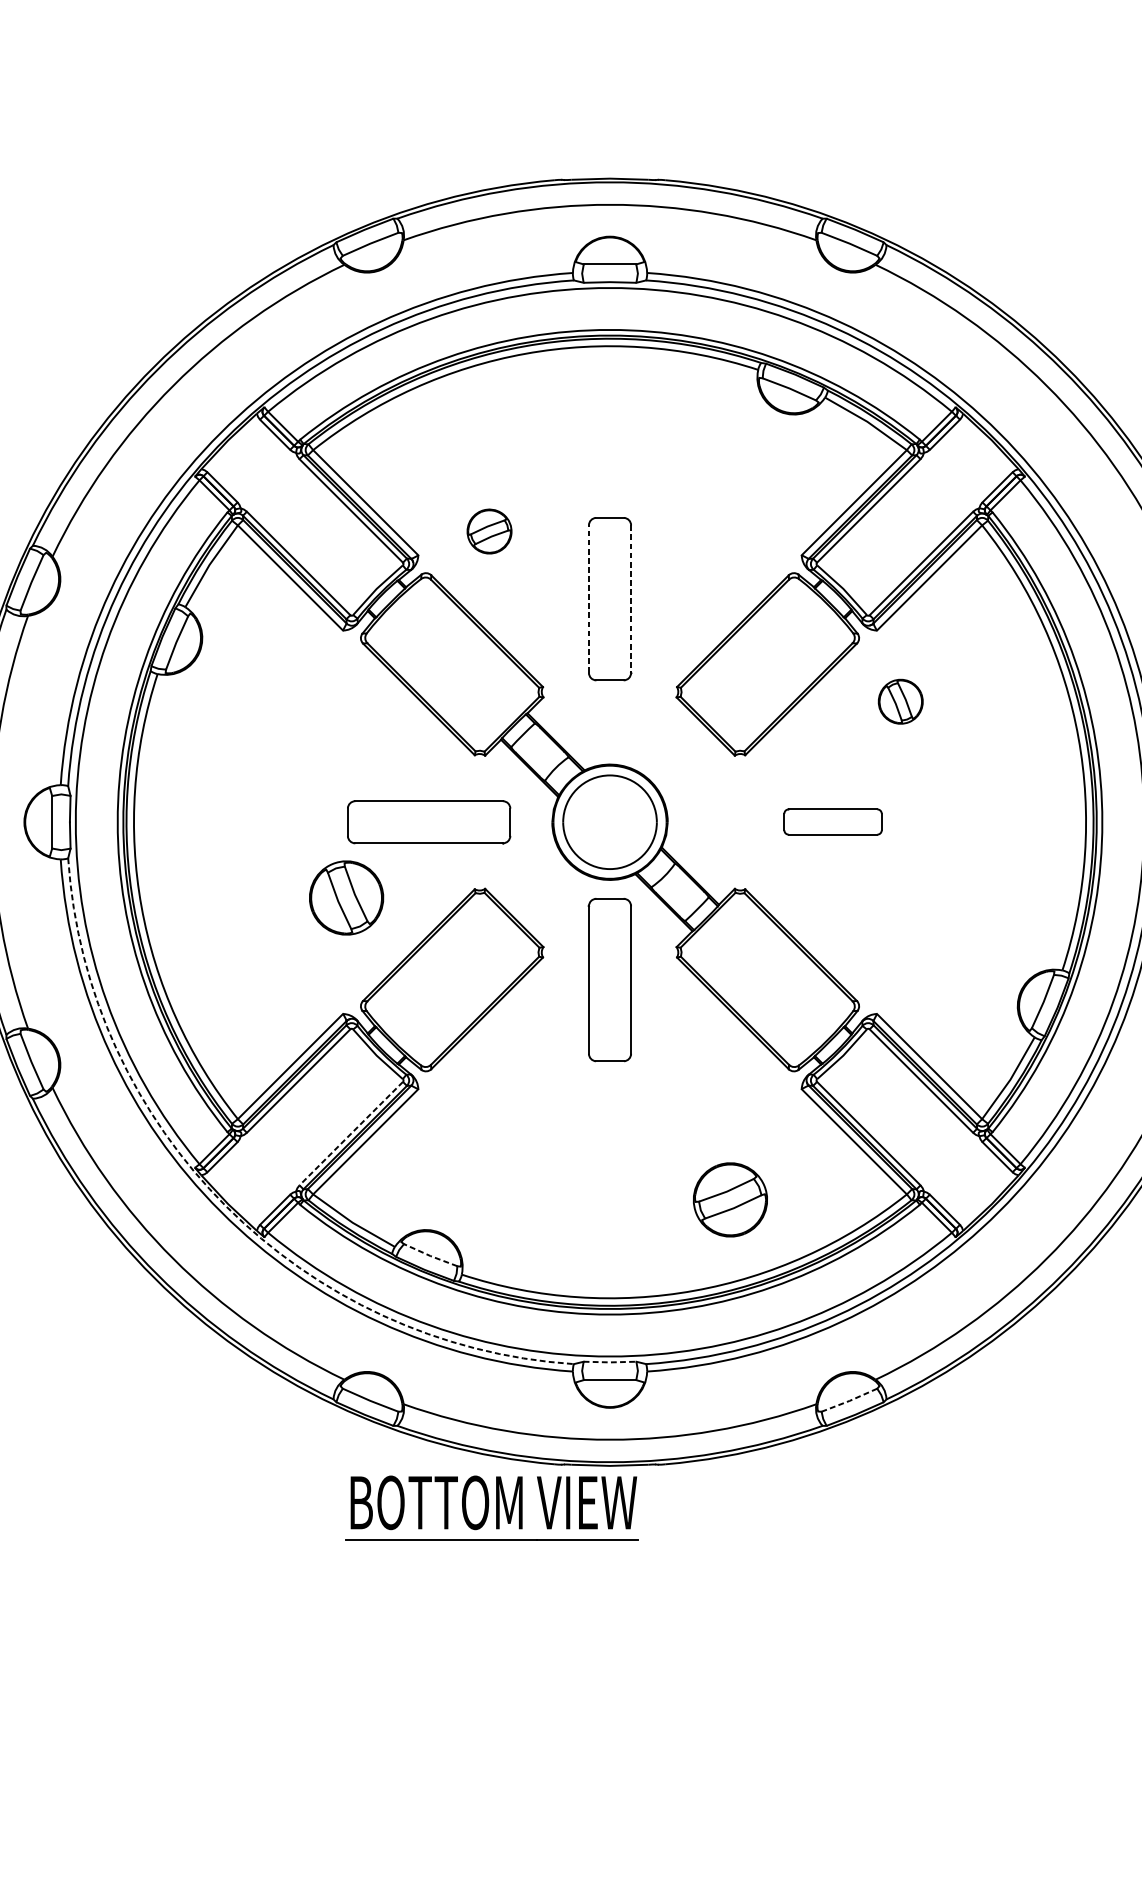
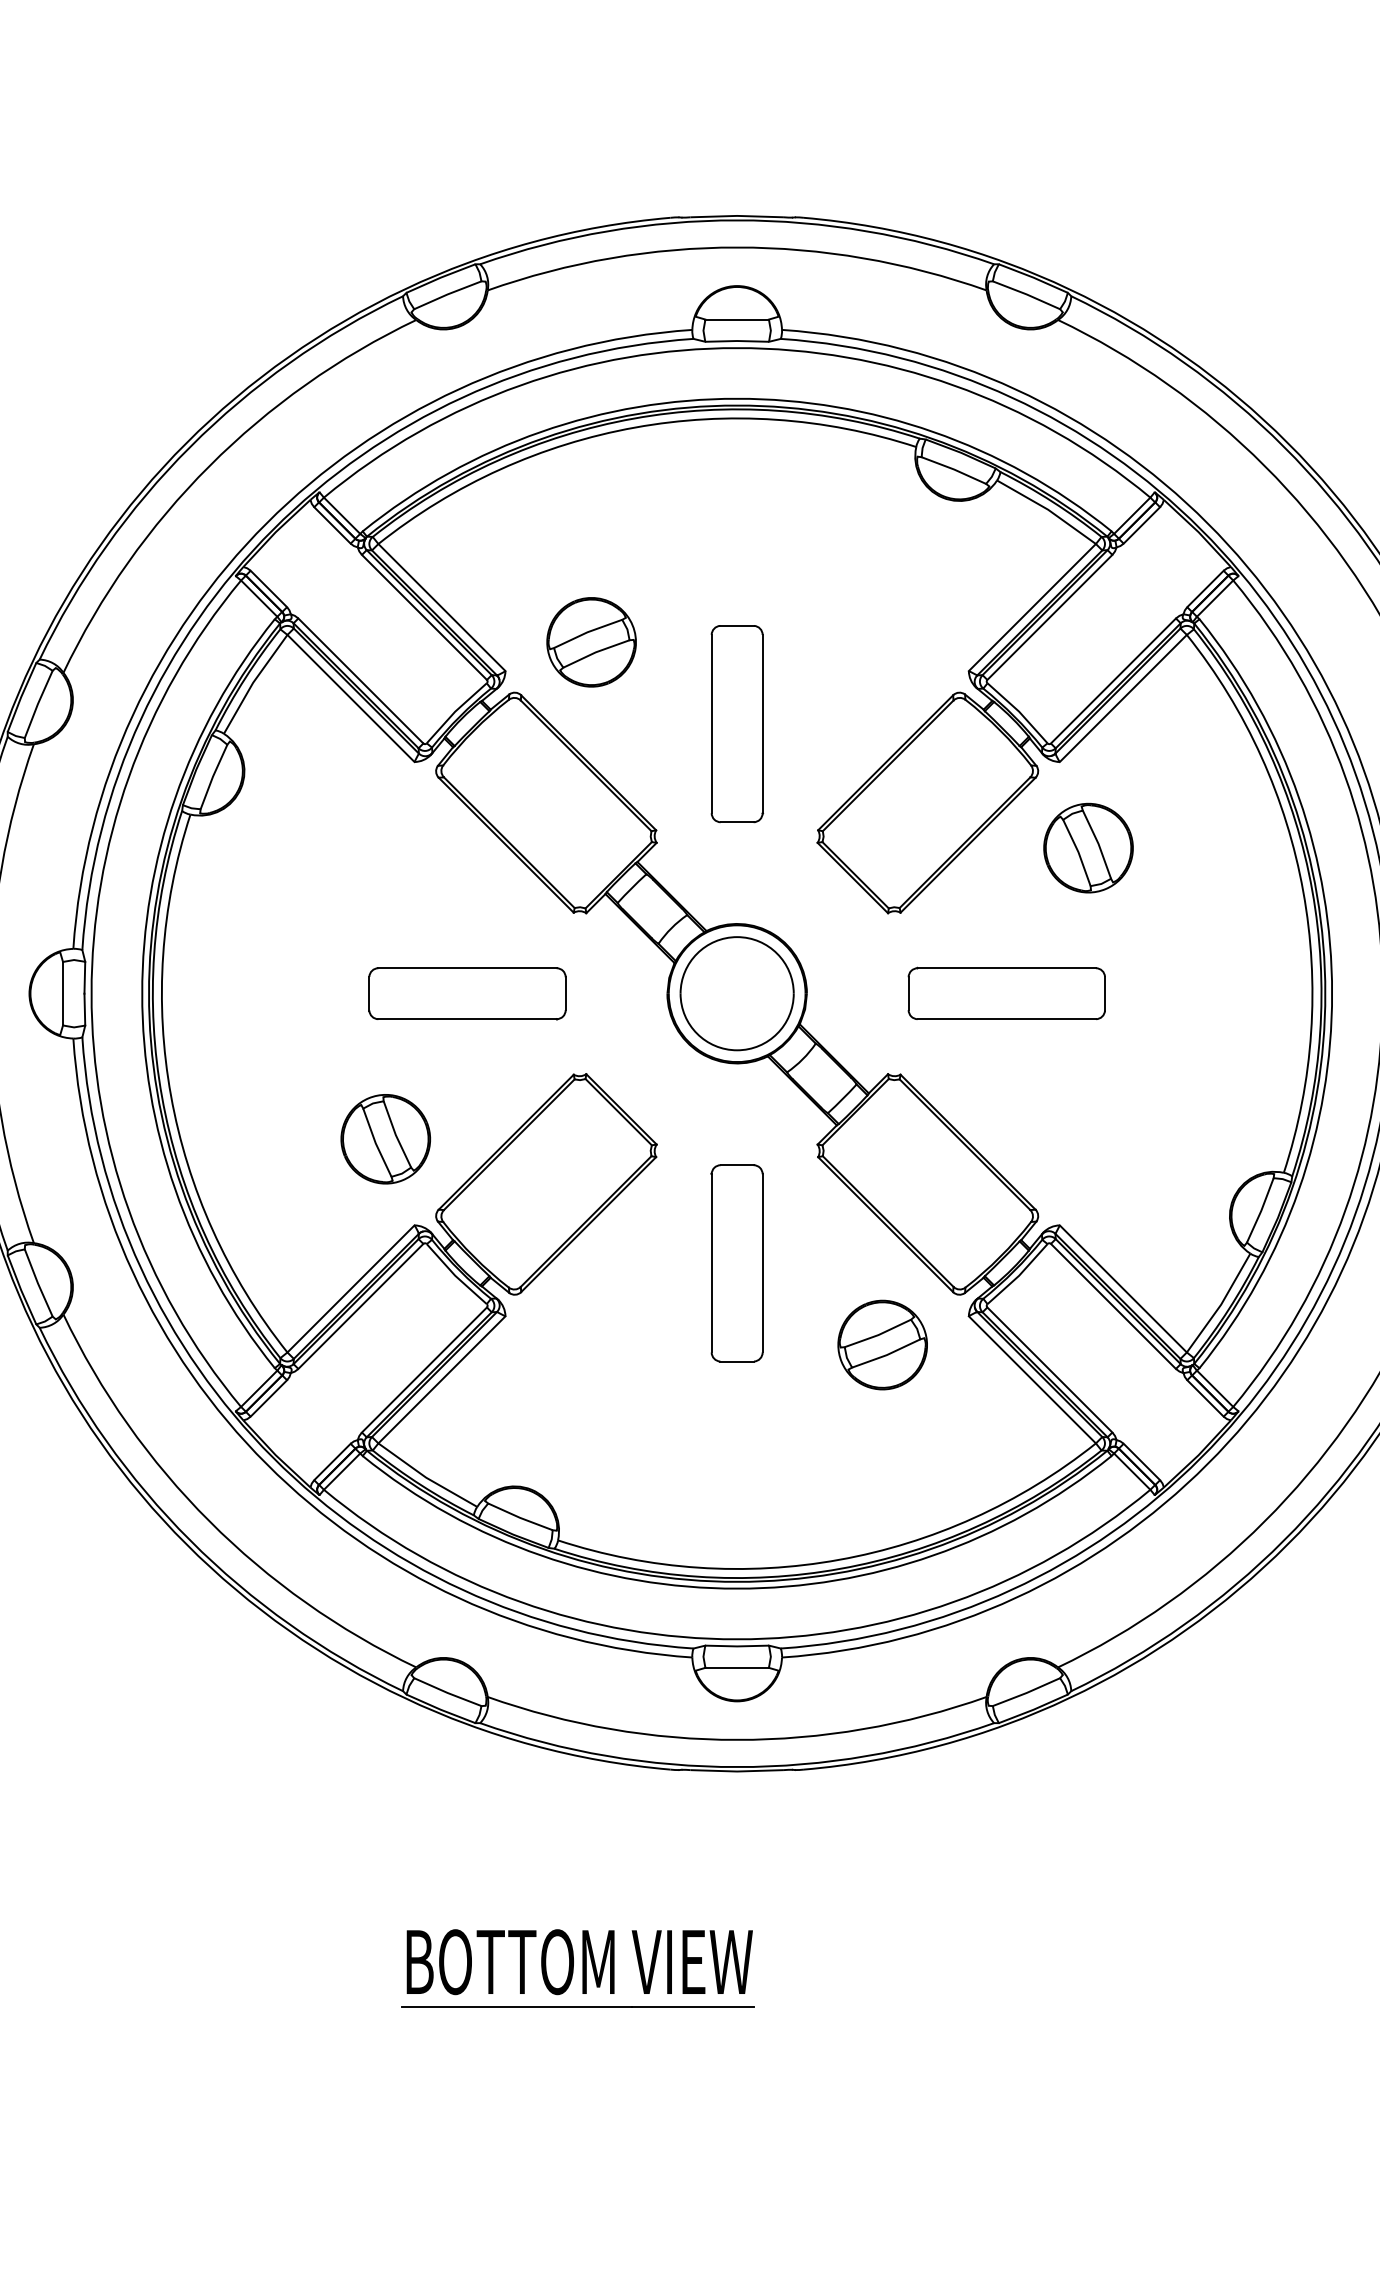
part: (489, 531) -> (591, 642), size x1.67
line: (588, 598) -> (711, 723), dashed -> solid
line: (630, 599) -> (762, 724), dashed -> solid
part: (900, 701) -> (1088, 847), size x1.67
part: (832, 821) -> (1006, 992), size x1.67
part: (429, 822) -> (467, 993), moved
part: (346, 898) -> (385, 1139), moved
part: (609, 980) -> (736, 1263), moved
line: (351, 1134) -> (424, 1370), dashed -> solid
part: (730, 1199) -> (882, 1344), moved
arc: (226, 1206) -> (273, 1457), dashed -> solid
line: (430, 1255) -> (520, 1517), dashed -> solid
line: (610, 1362) -> (737, 1646), dashed -> solid
line: (849, 1400) -> (1026, 1692), dashed -> solid
part: (491, 1508) -> (577, 1968), moved

